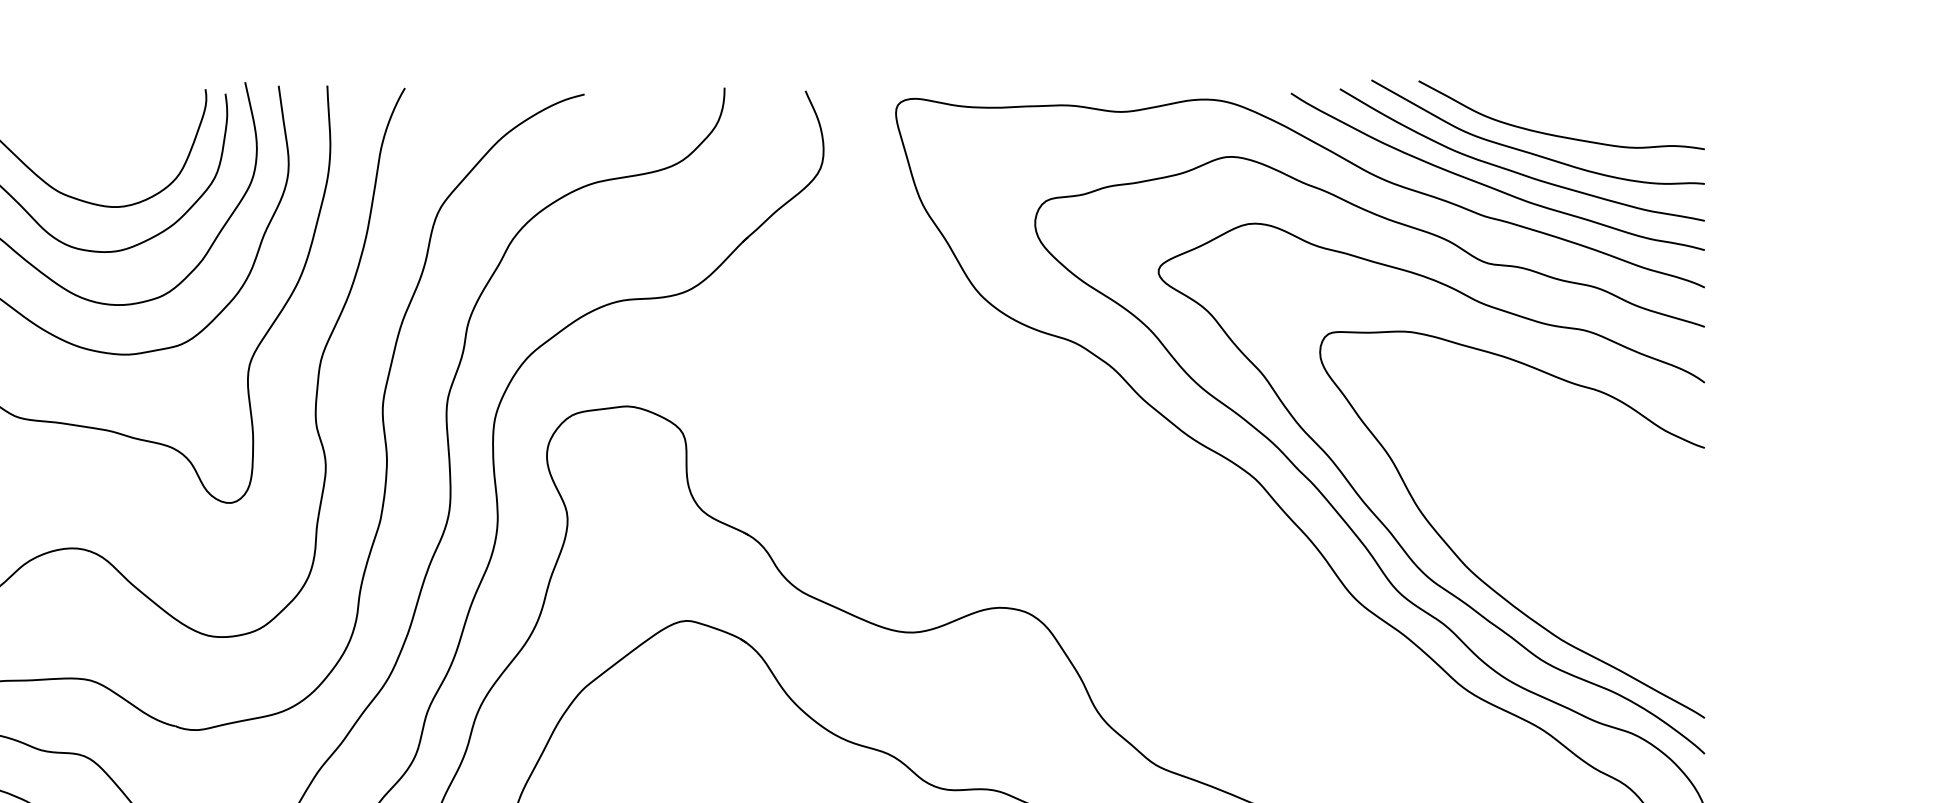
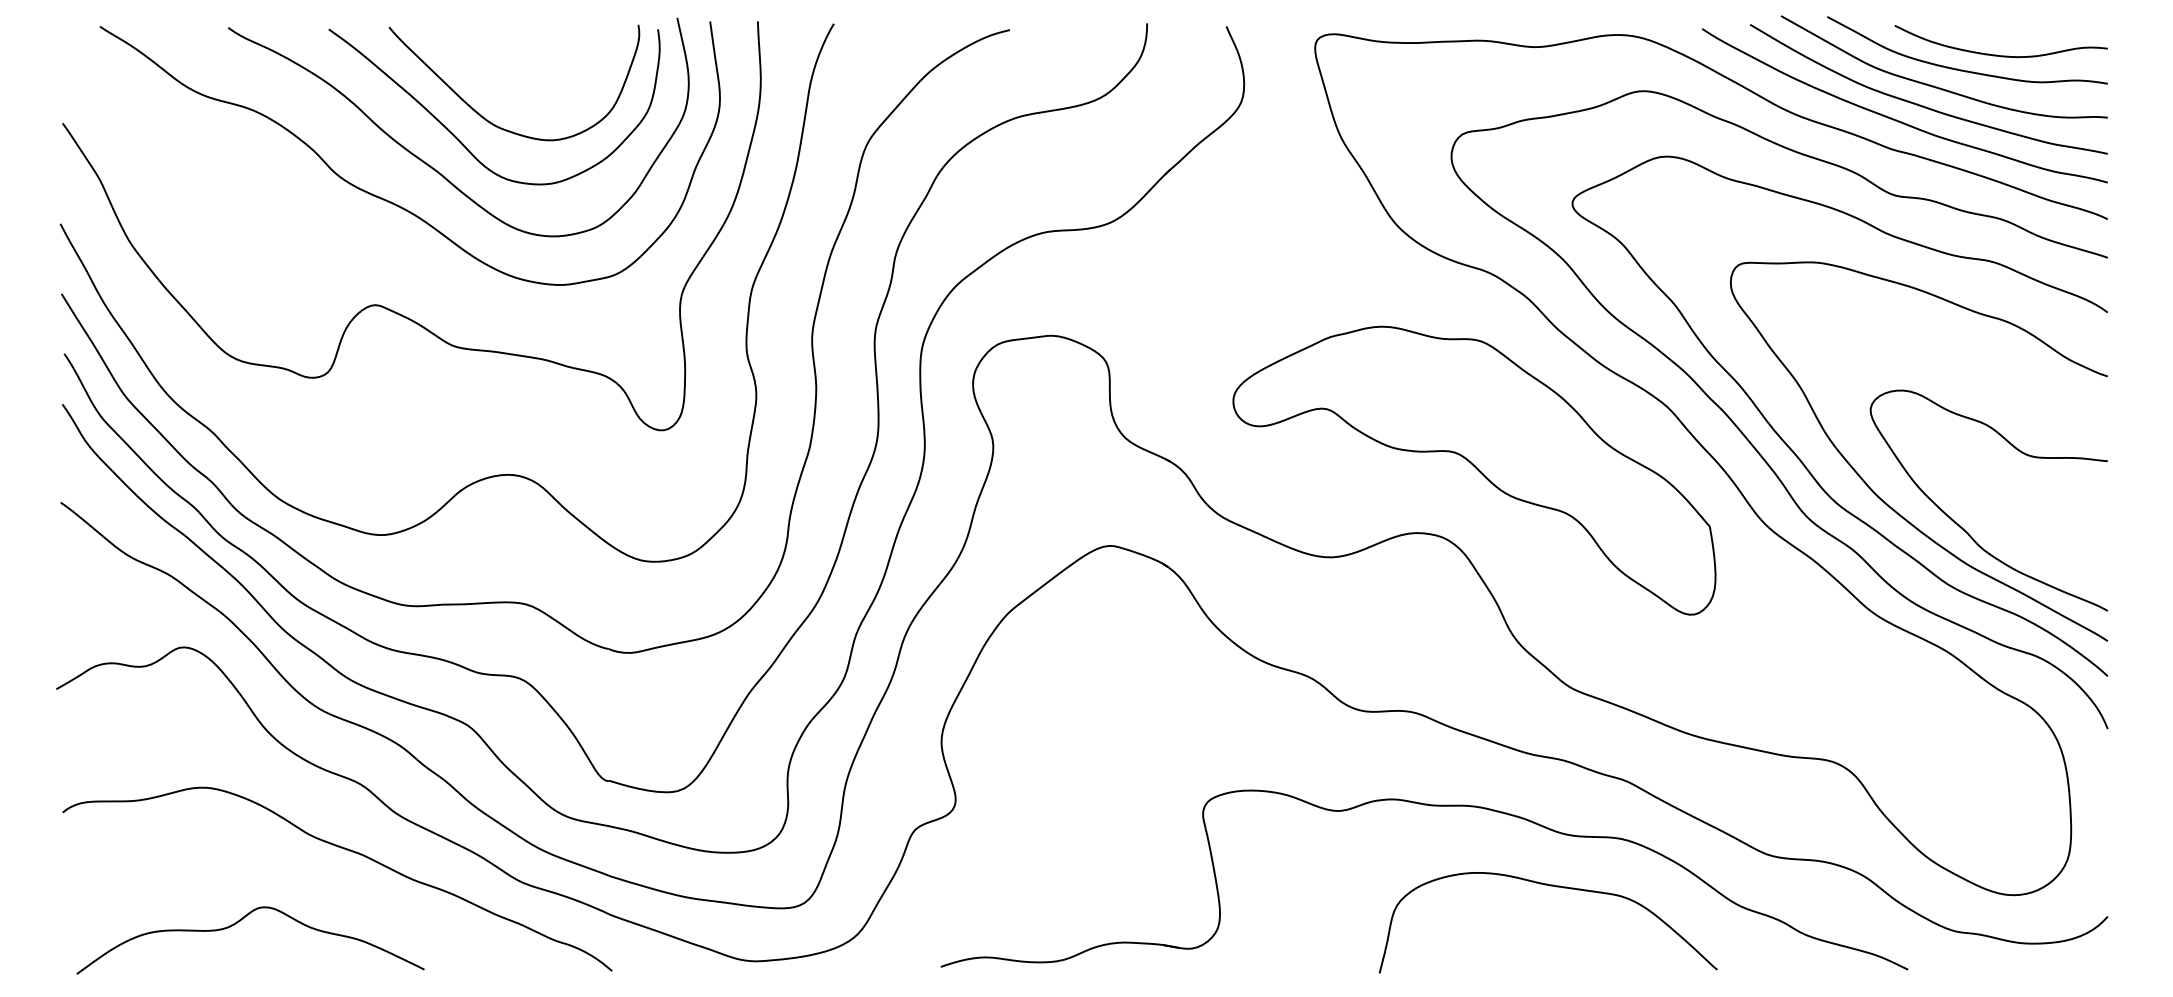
curve: (1592, 119) -> (1997, 54), added
part: (1058, 543) -> (1474, 470), added
curve: (1560, 605) -> (1966, 530), added

